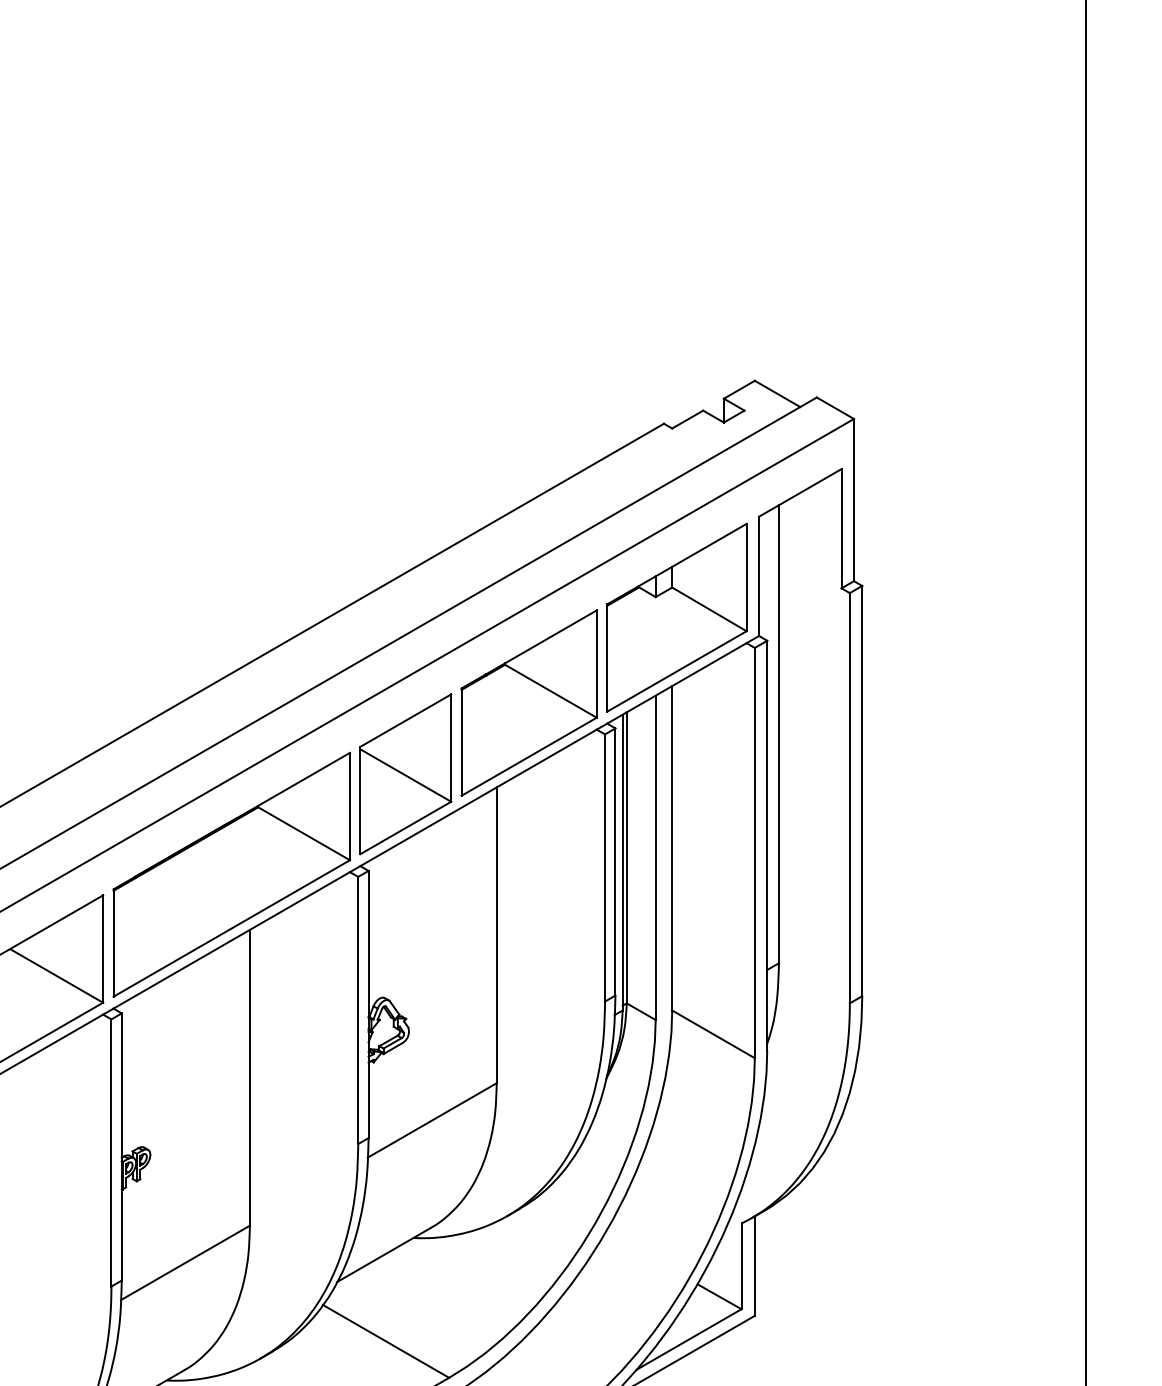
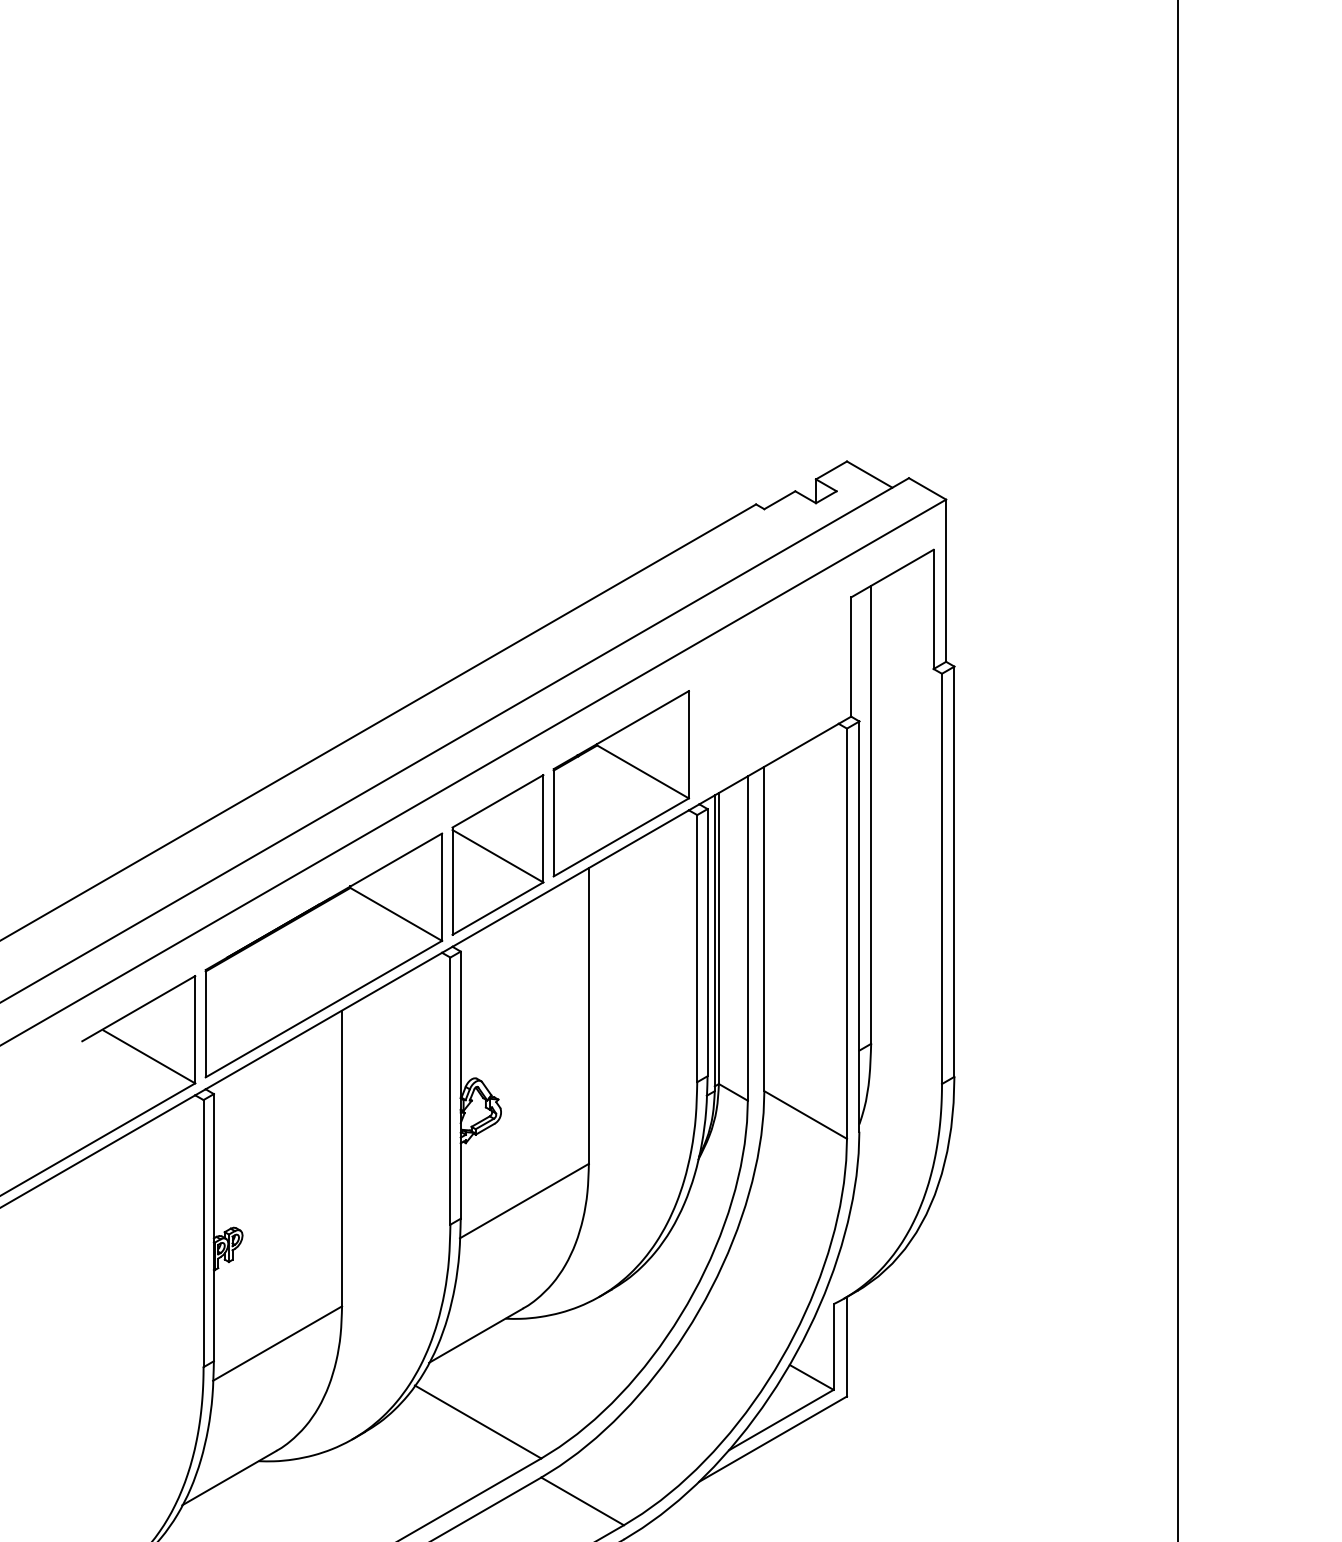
part: (676, 617) -> (768, 698), removed

